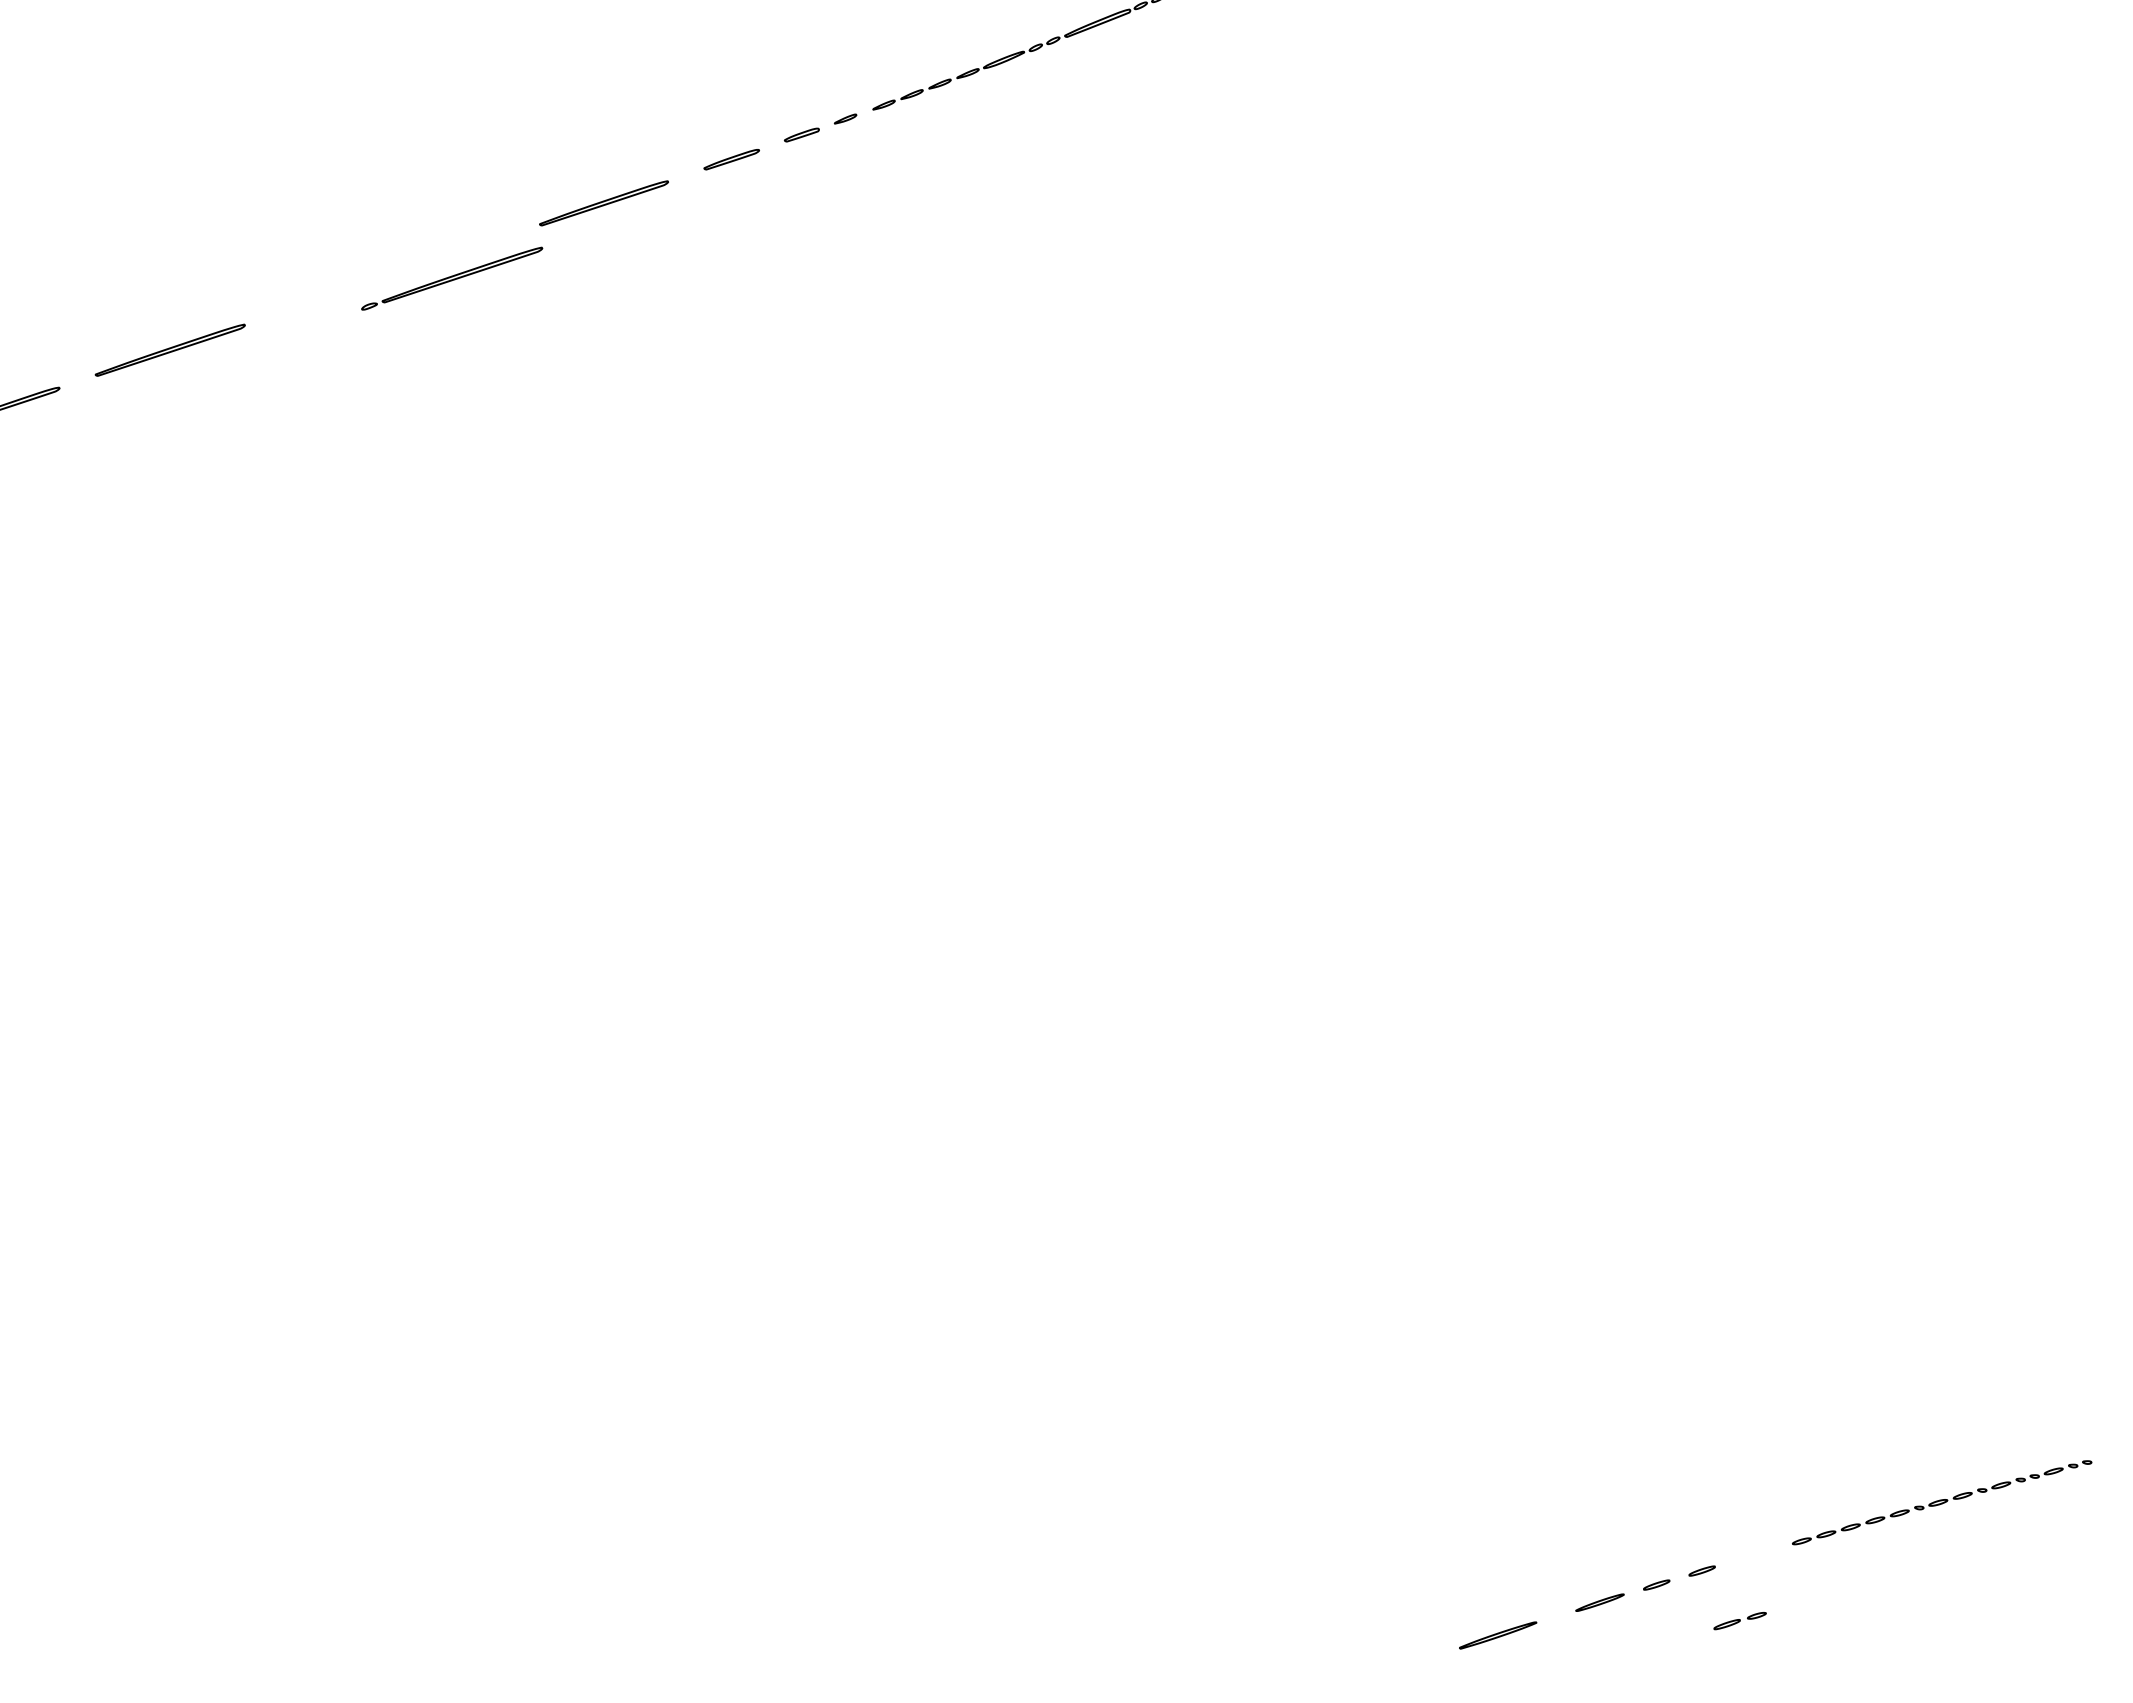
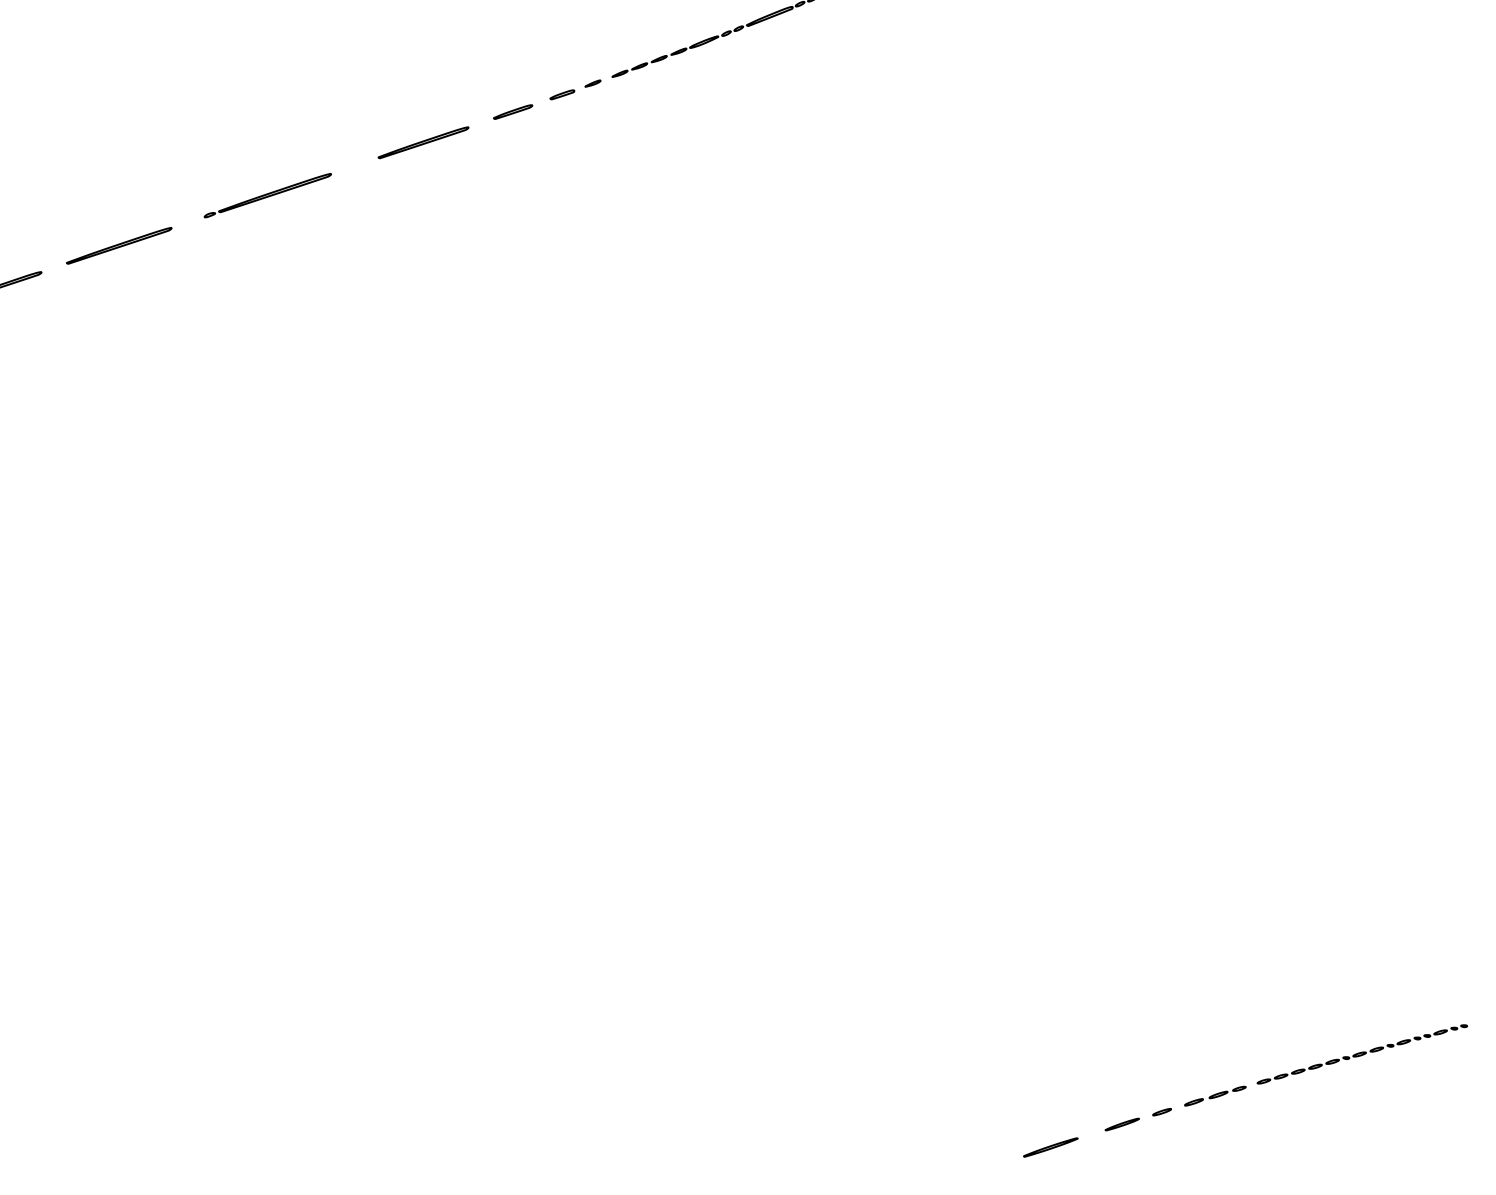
part: (452, 278) -> (268, 195), moved
part: (1739, 1621) -> (1227, 1092), moved

